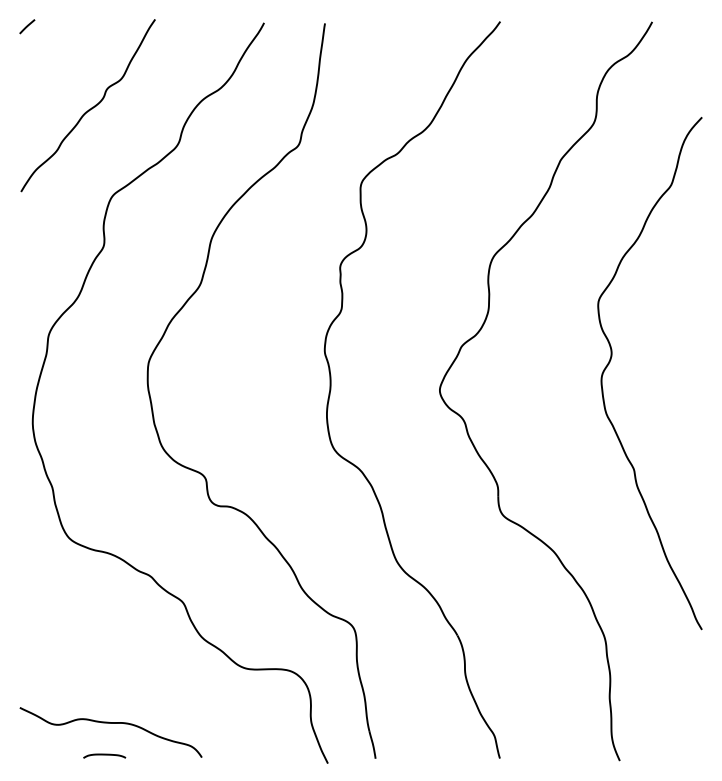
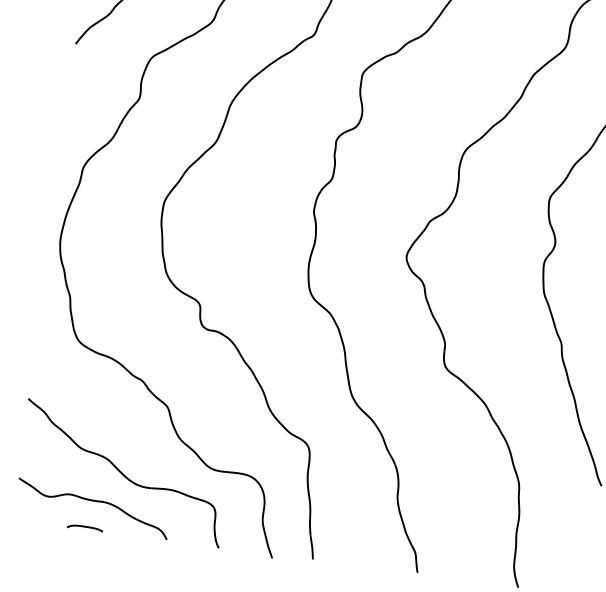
part: (141, 686) -> (123, 473), added

